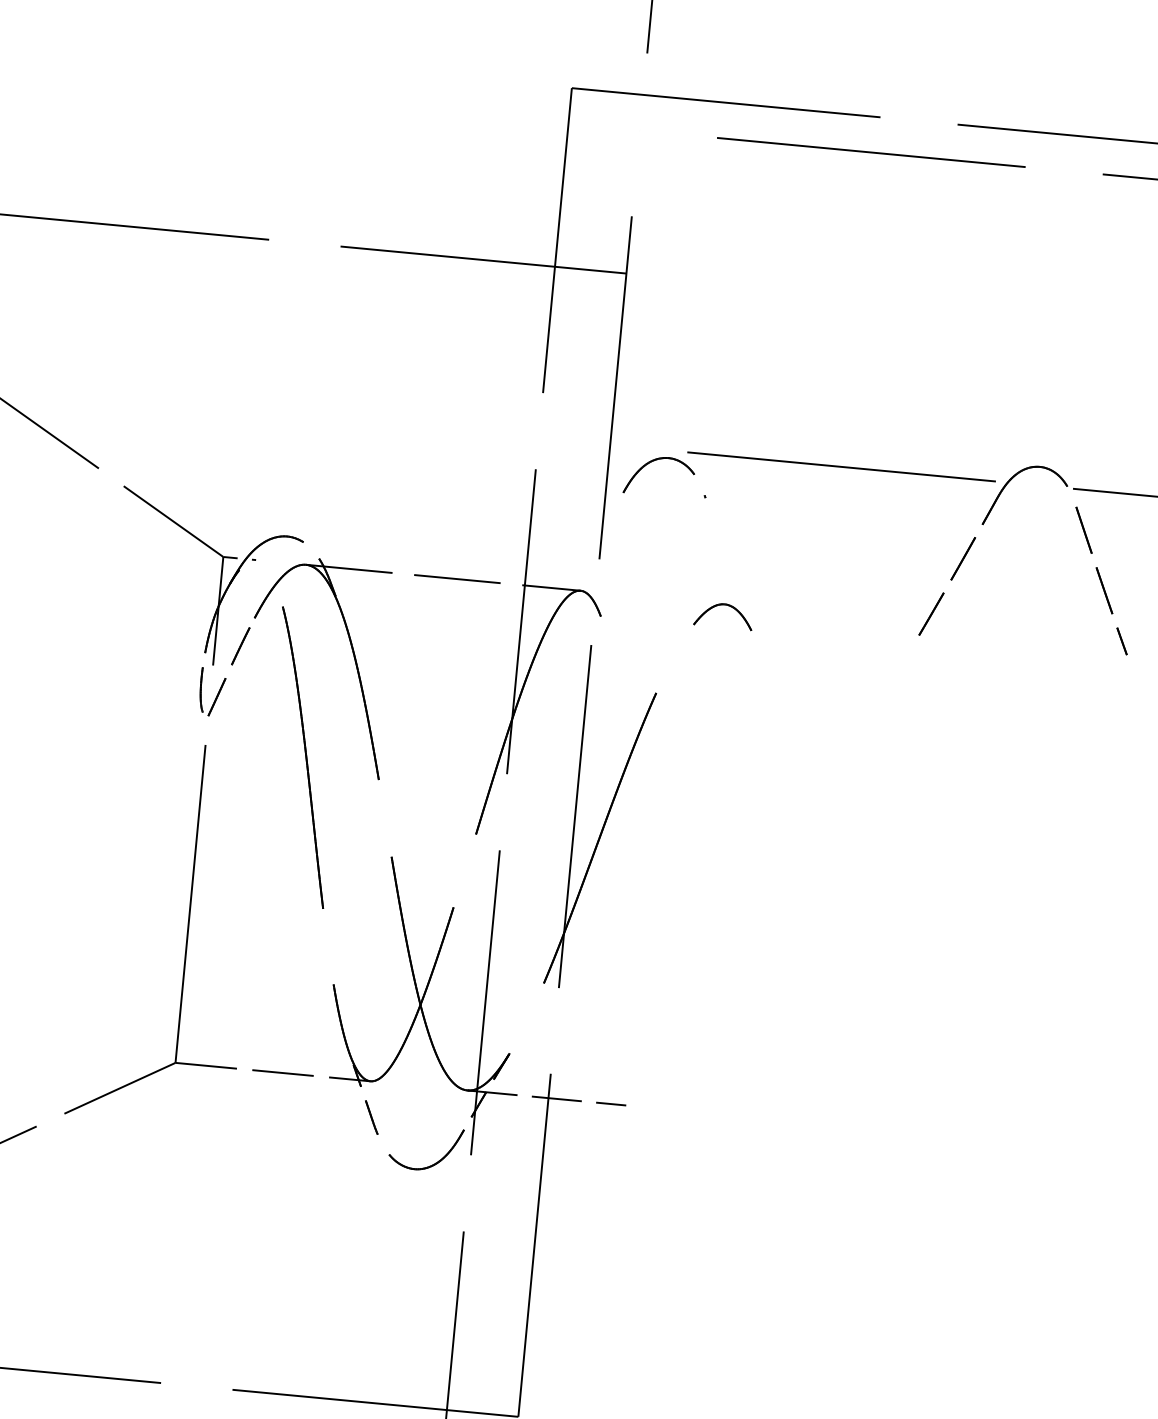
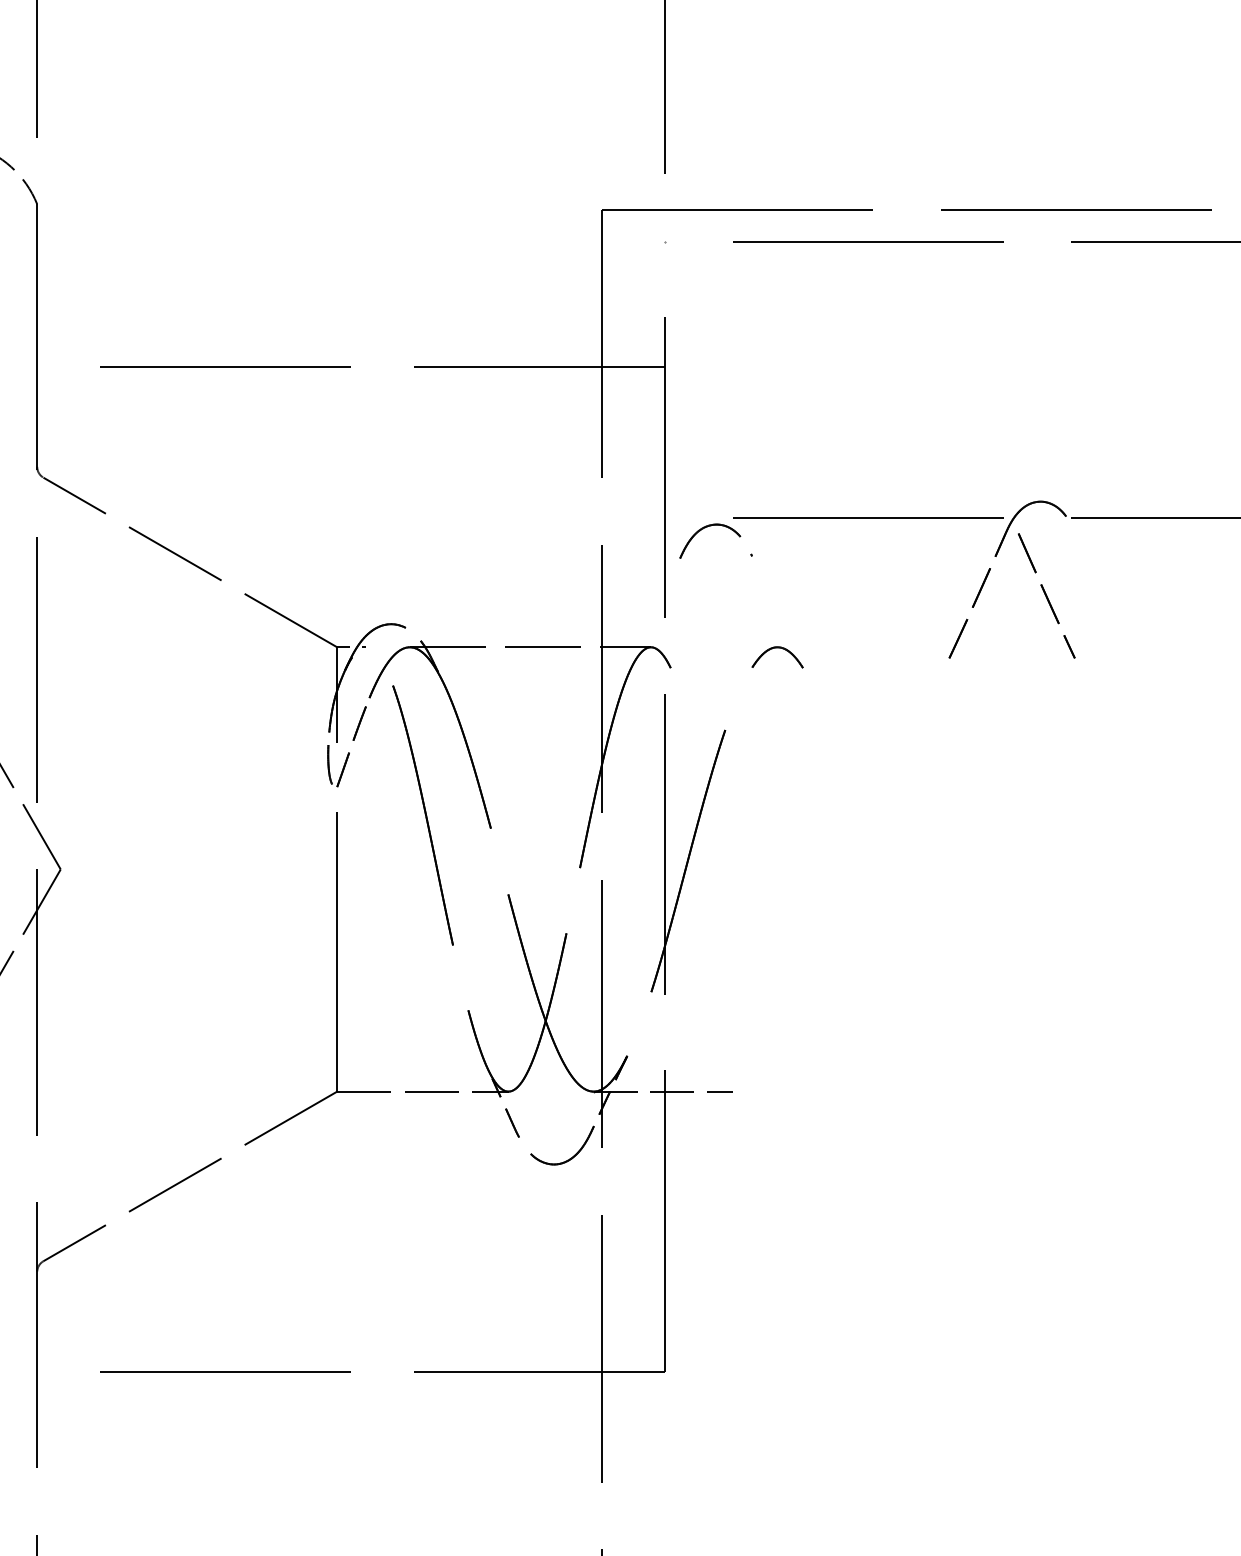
part: (1101, 580) -> (1046, 595), moved

